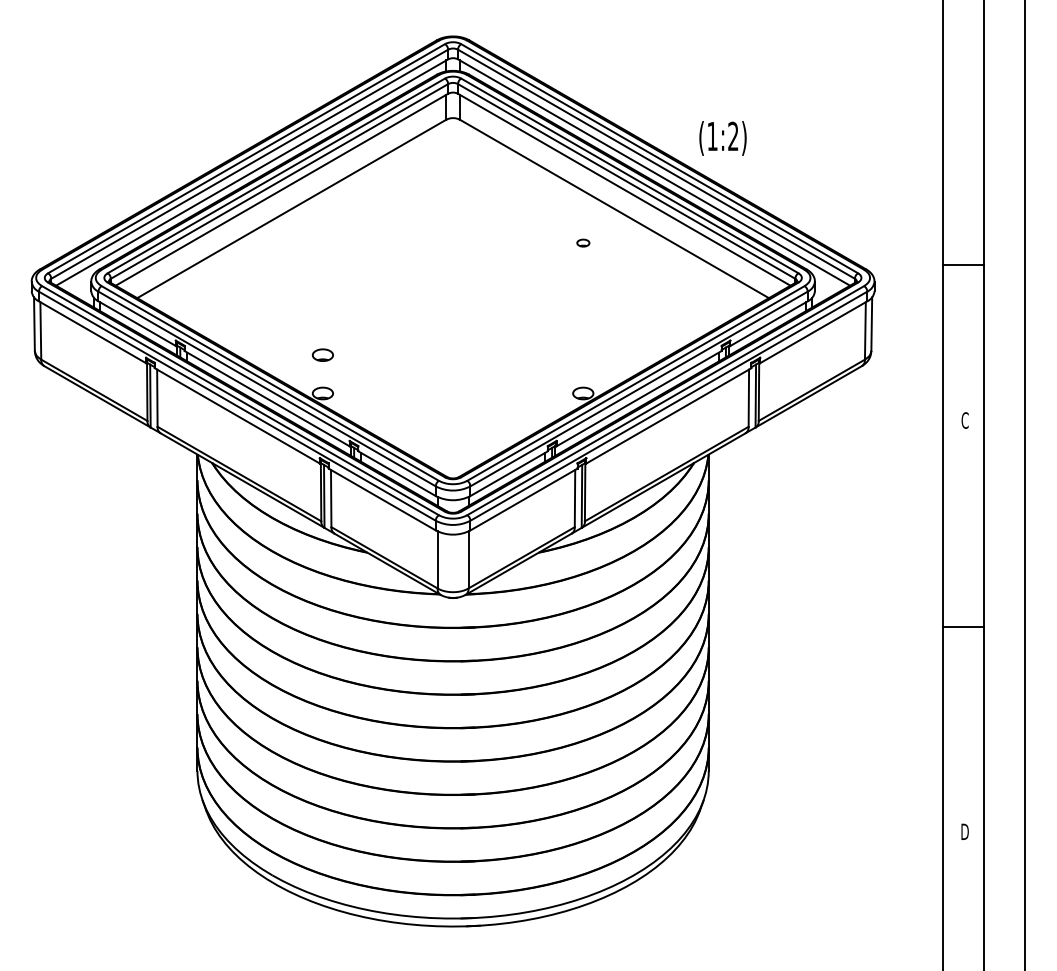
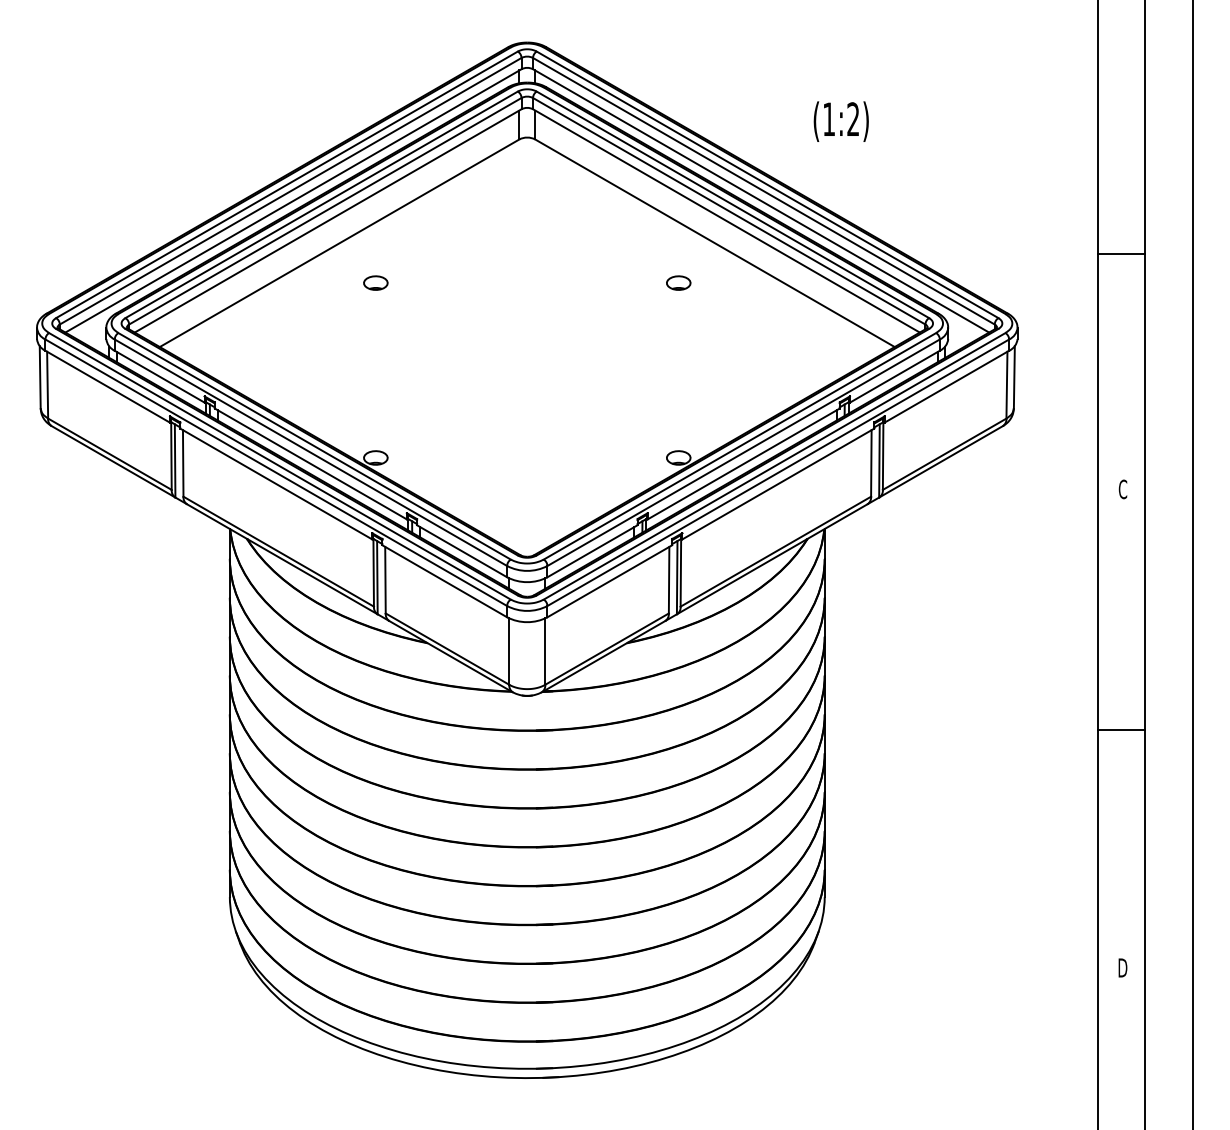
text: (722, 138) -> (840, 121), moved
part: (583, 242) -> (678, 282), size x1.67
line: (963, 264) -> (1121, 253), moved
part: (322, 354) -> (375, 282), moved

